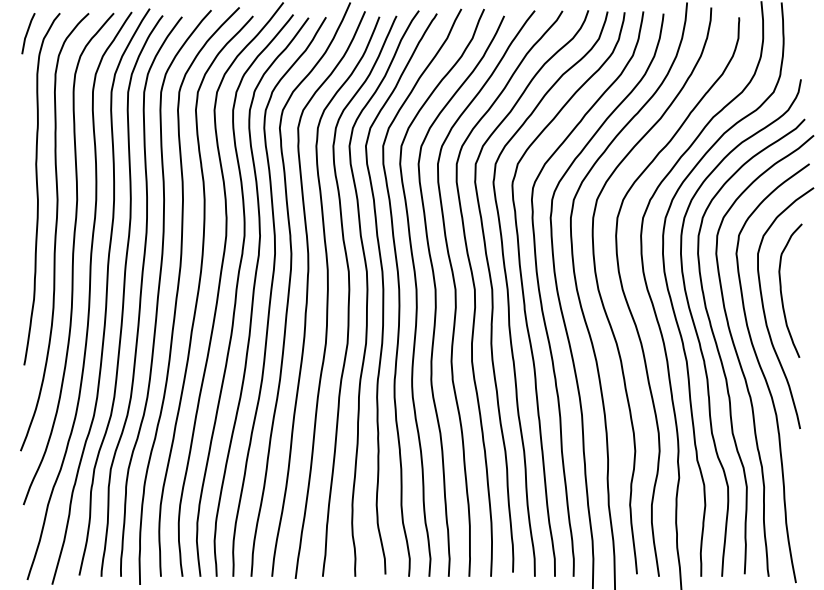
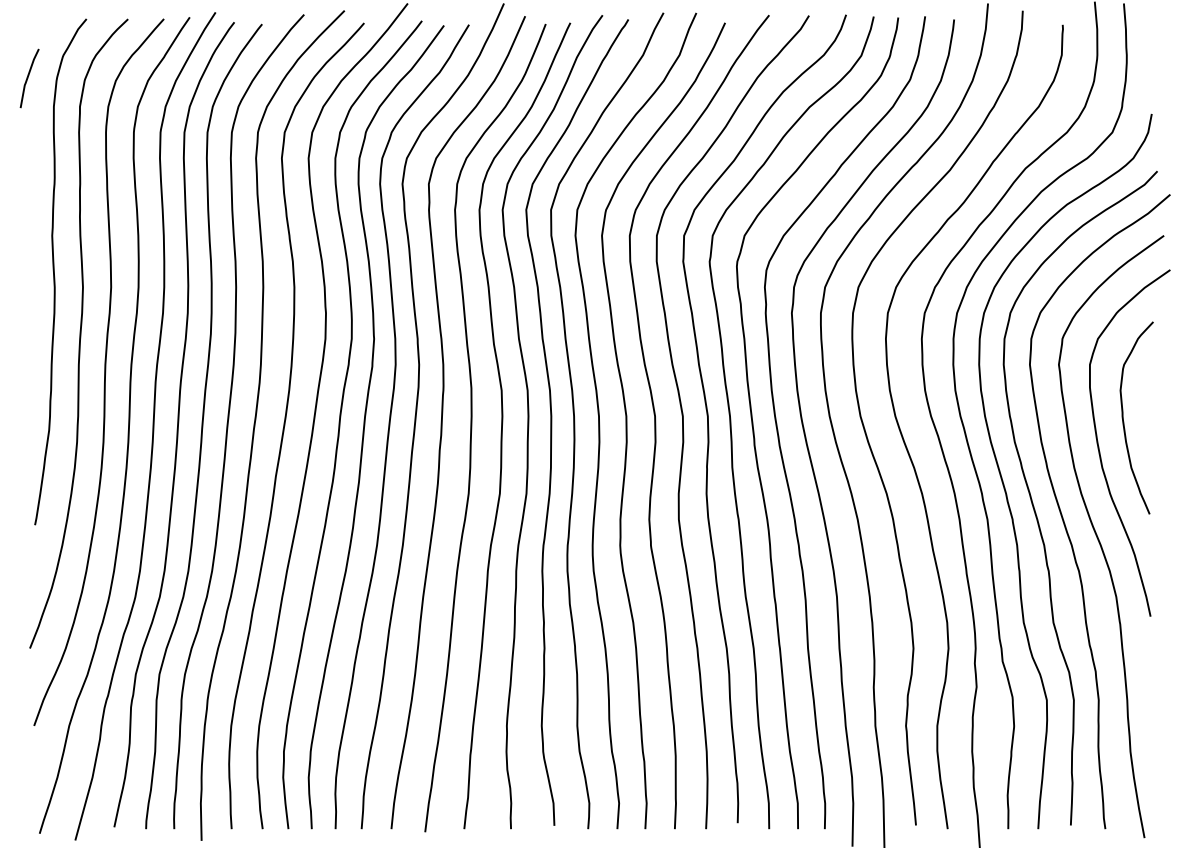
line: (28, 32) -> (29, 76), moved

